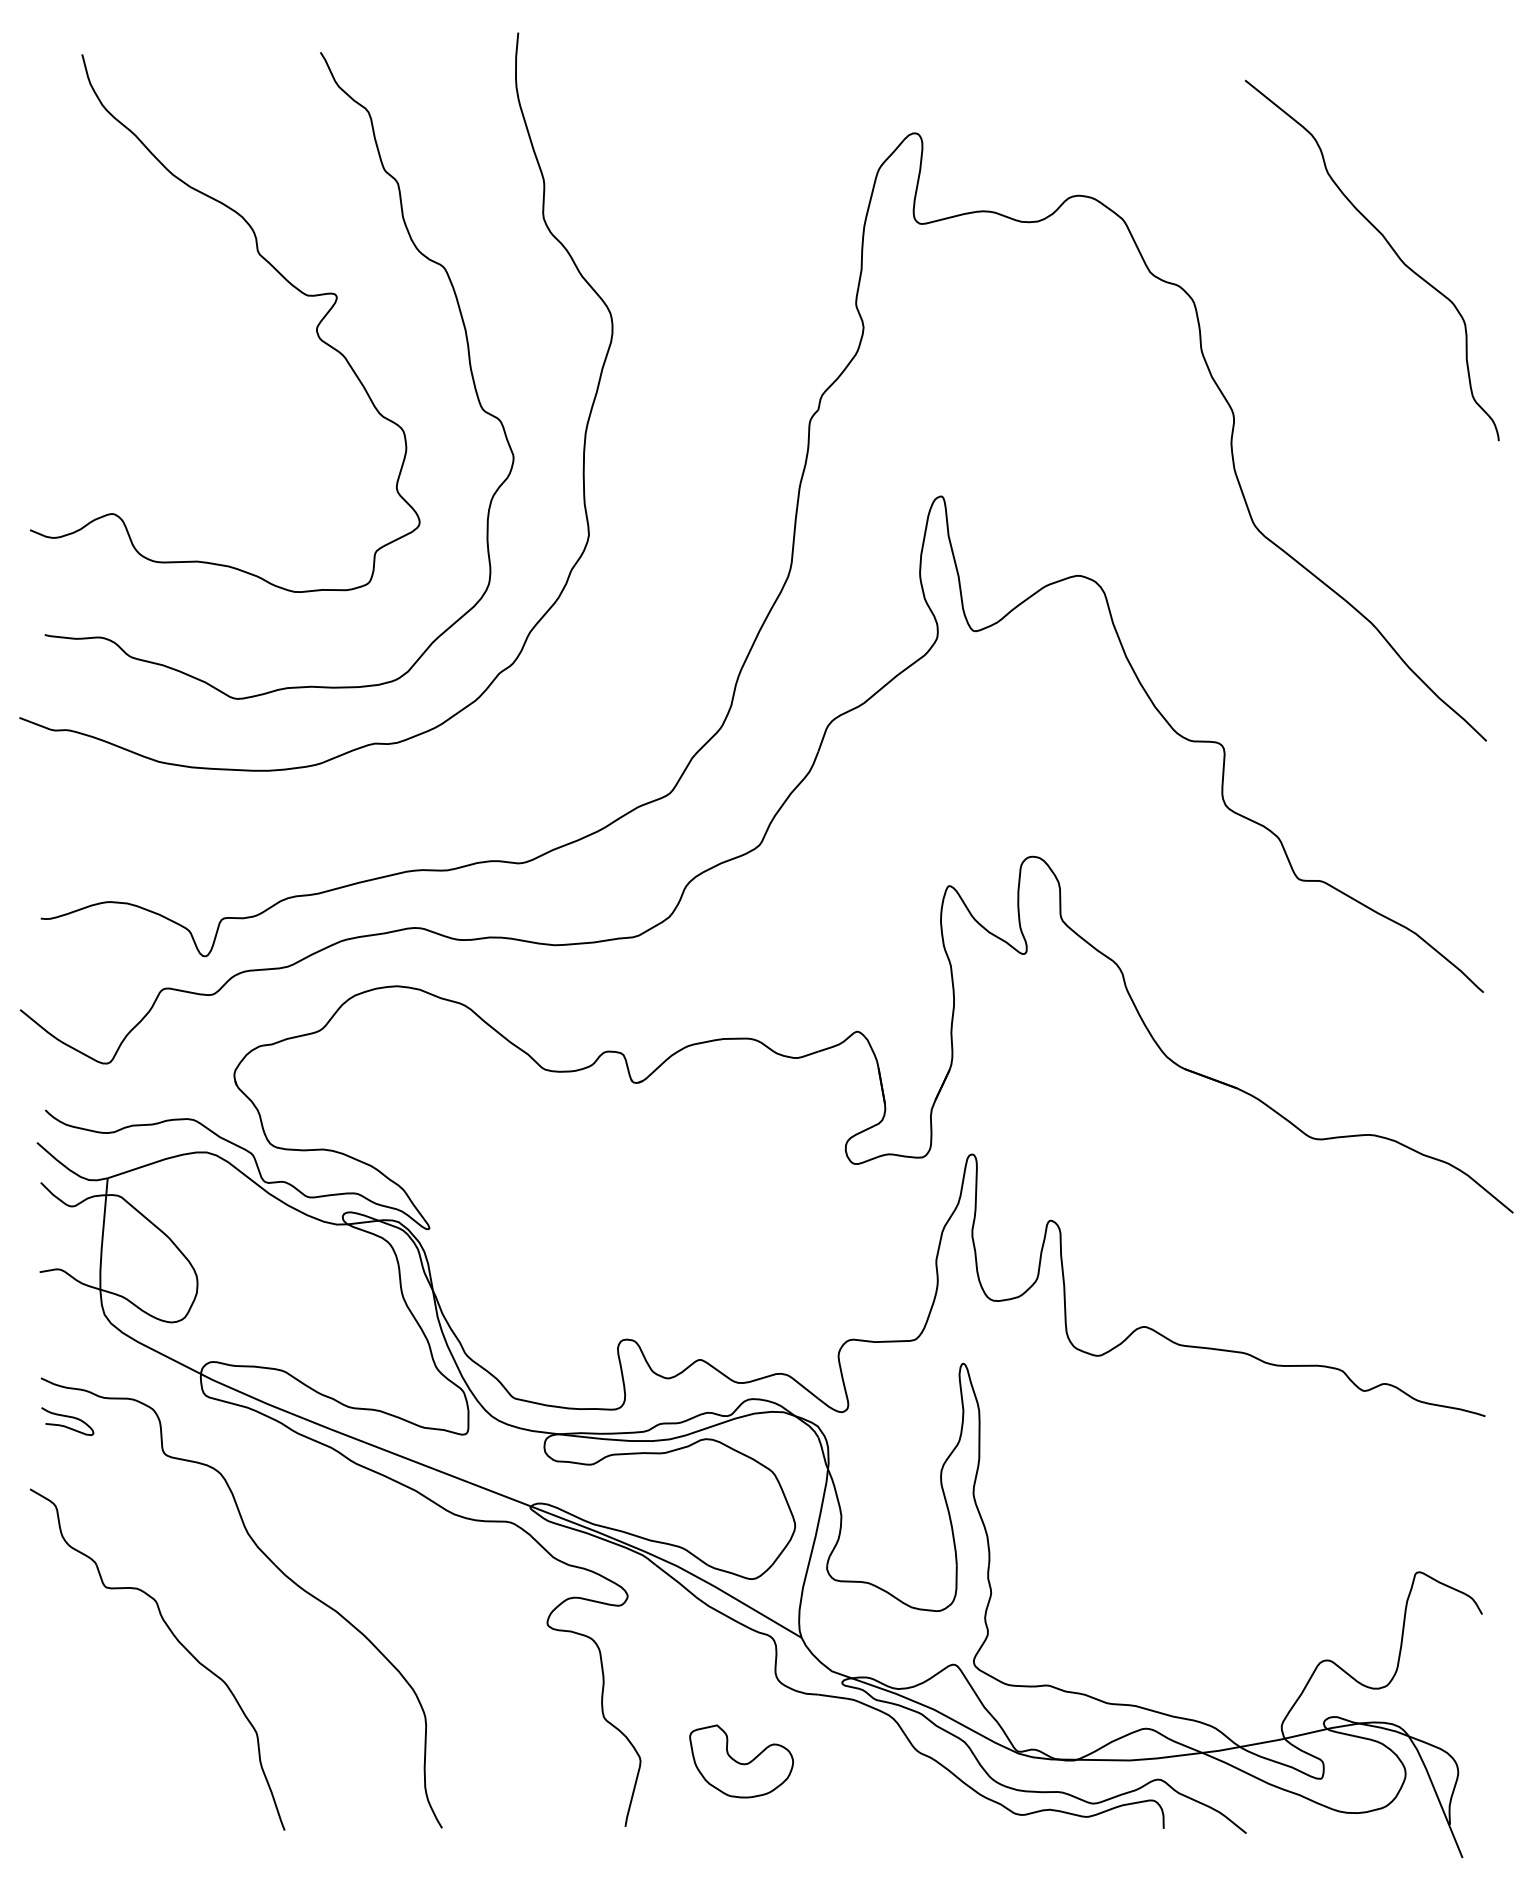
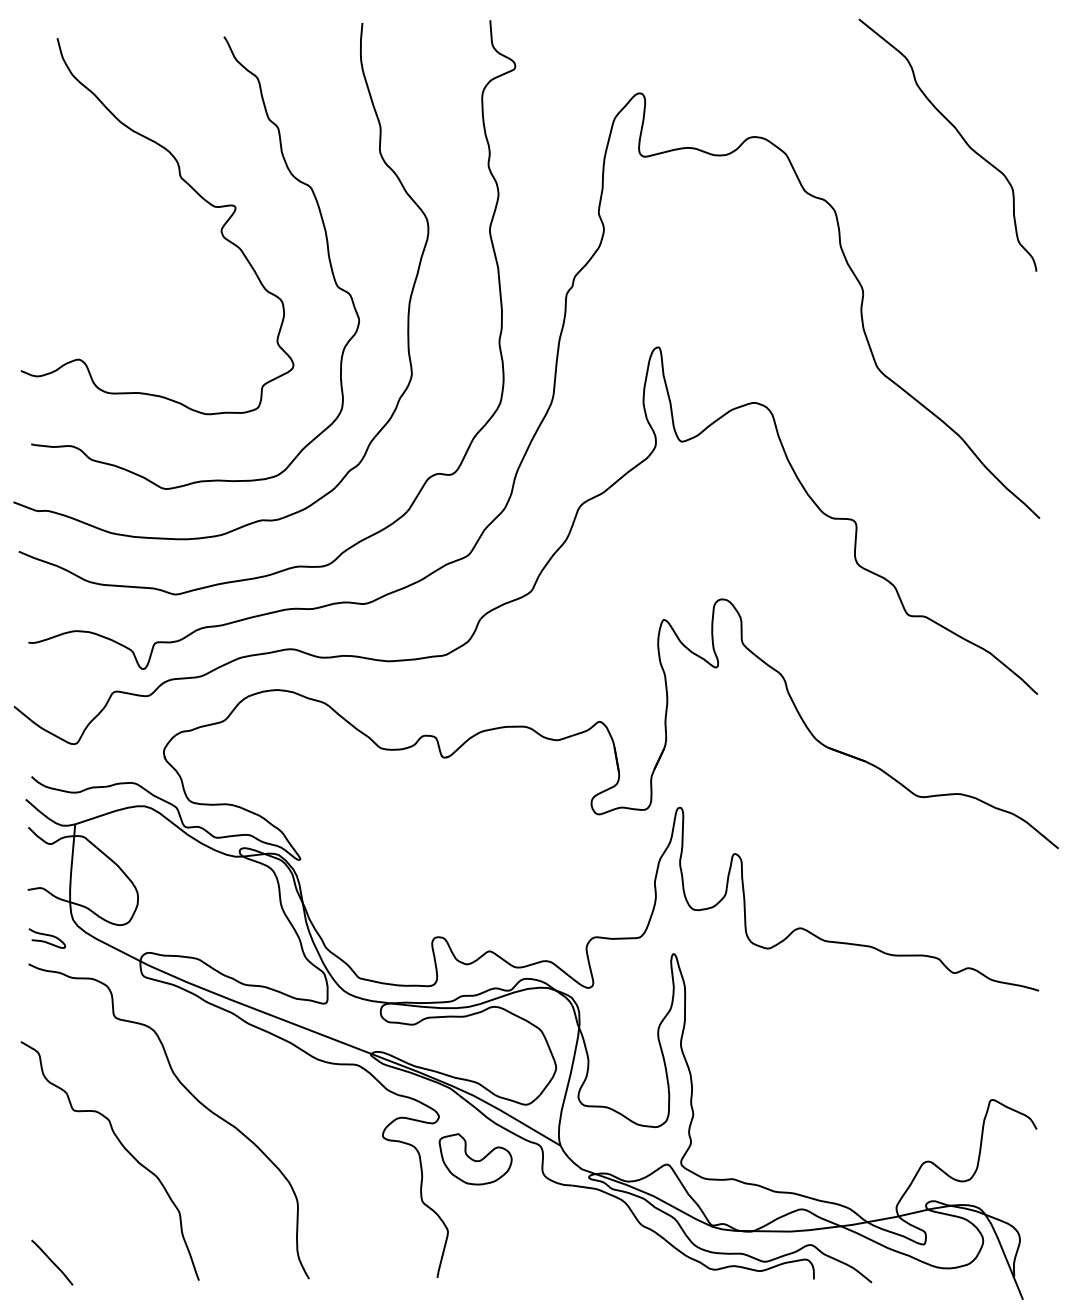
curve: (1388, 246) -> (959, 135), moved
curve: (712, 408) -> (498, 285), added
curve: (69, 1418) -> (48, 936), moved
part: (741, 1761) -> (475, 1159), moved
curve: (75, 1804) -> (52, 1262), added

